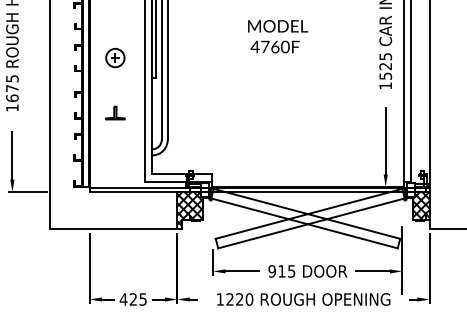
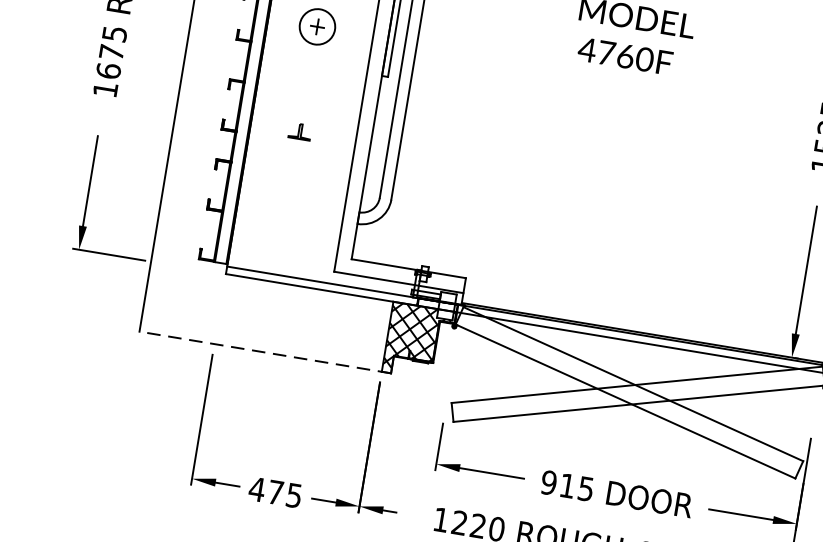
part: (115, 112) -> (300, 130), size x0.6
line: (115, 228) -> (263, 351), solid -> dashed
text: (132, 299) -> (273, 492), 425 -> 475

